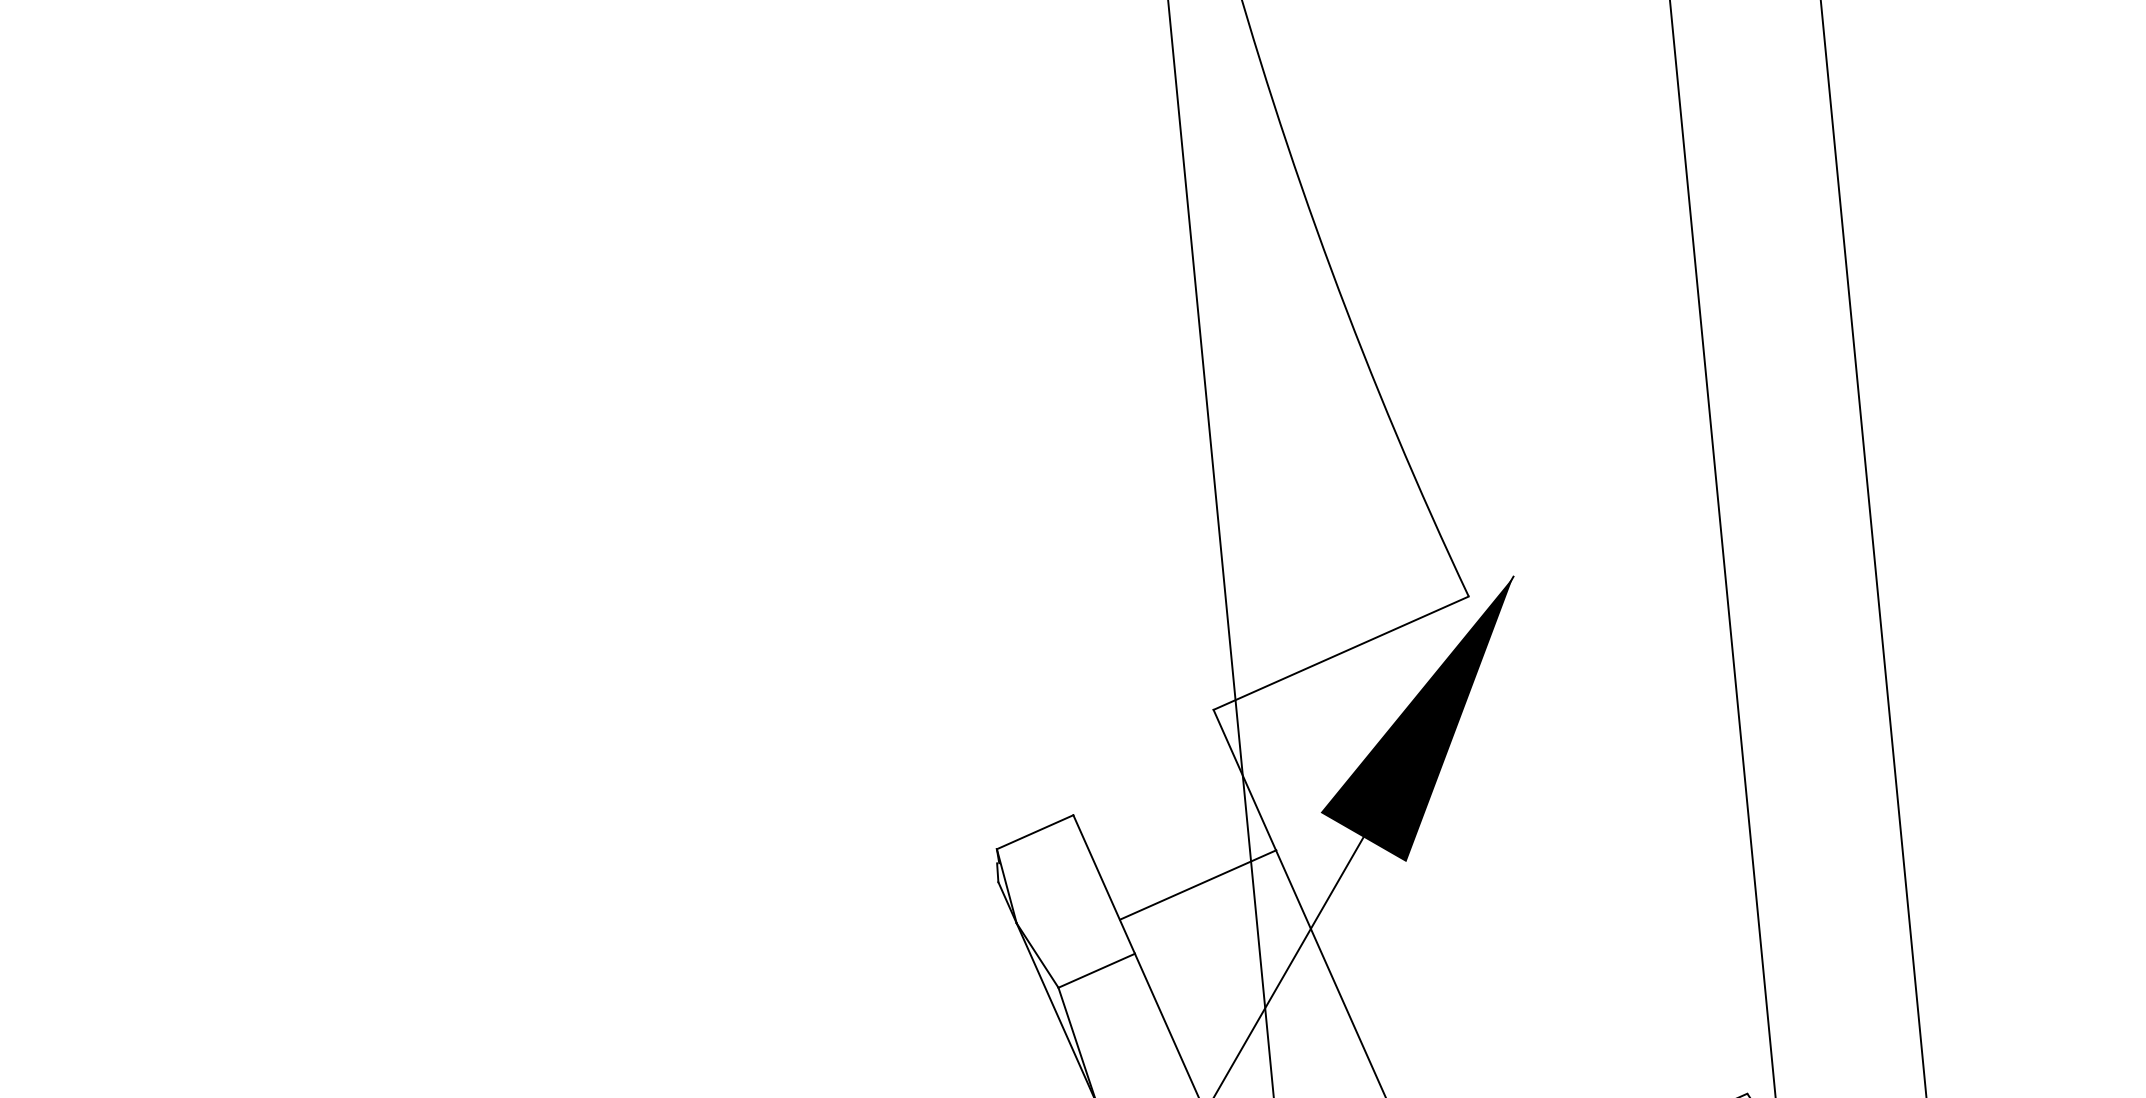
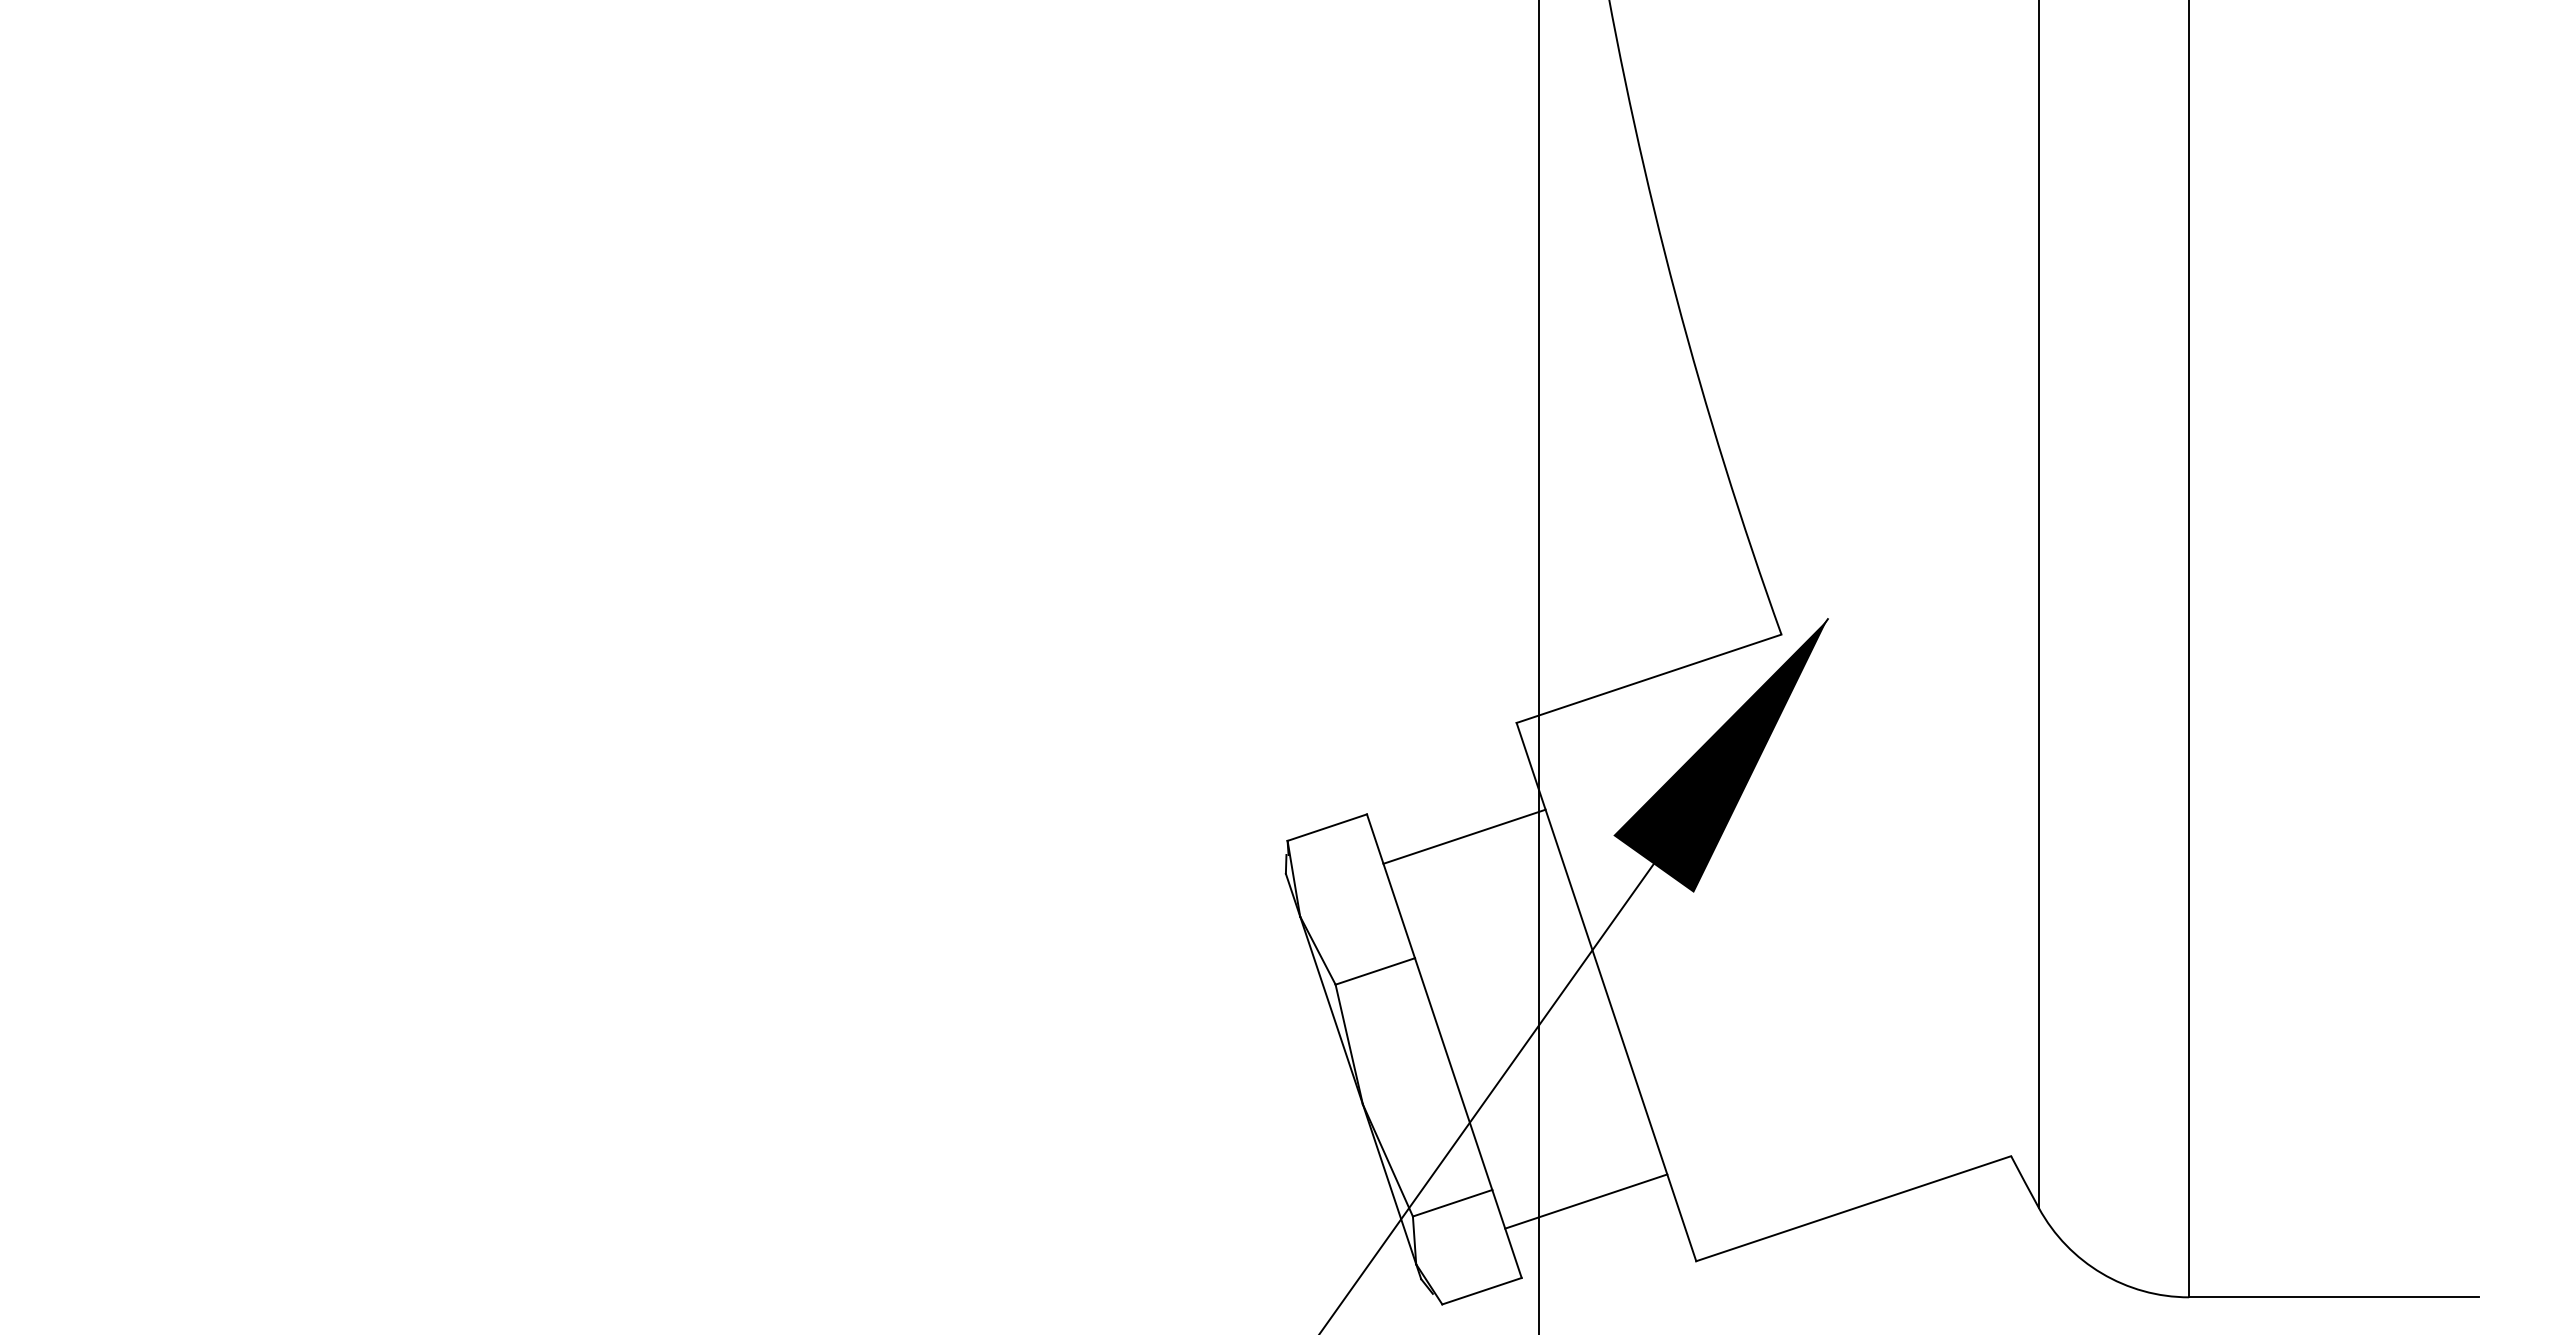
line: (1198, 884) -> (1464, 836), moved

